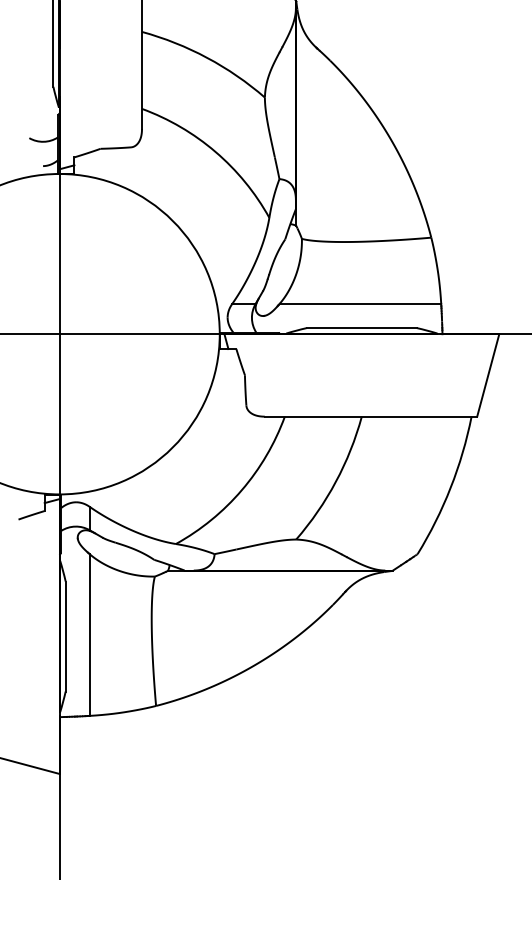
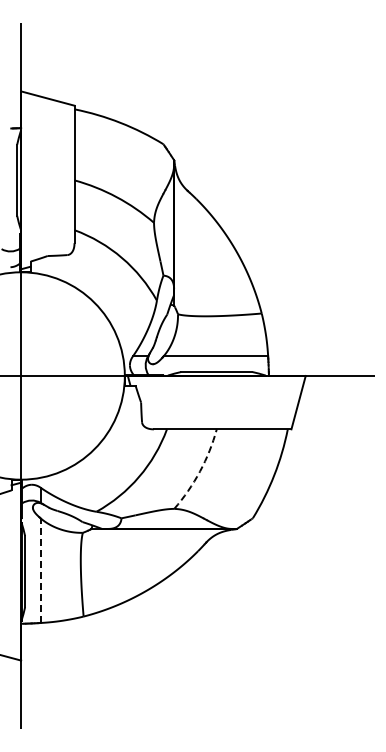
arc: (336, 481) -> (200, 471), solid -> dashed
line: (89, 634) -> (40, 570), solid -> dashed

